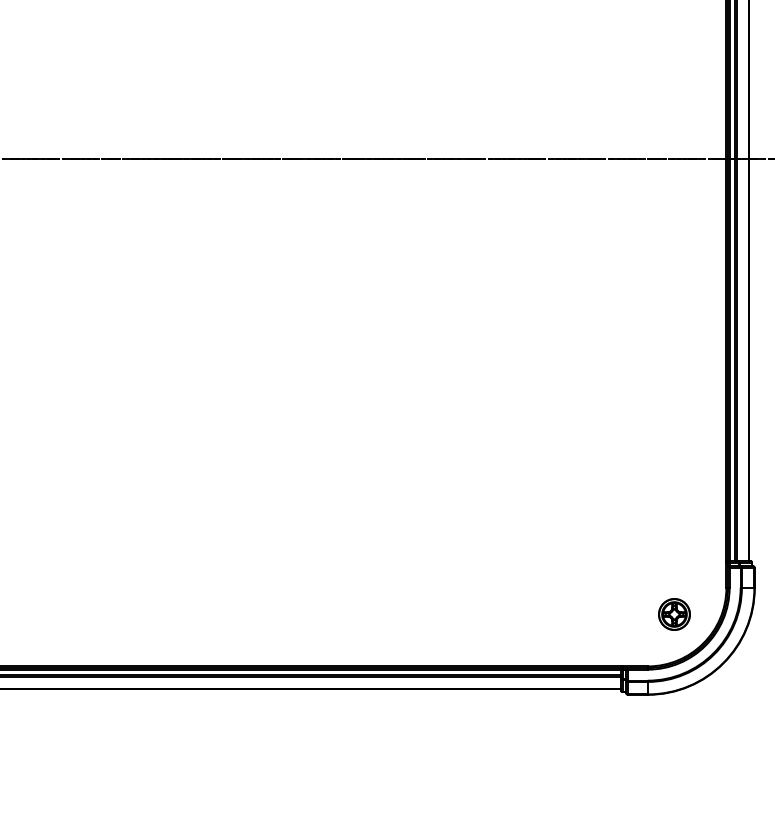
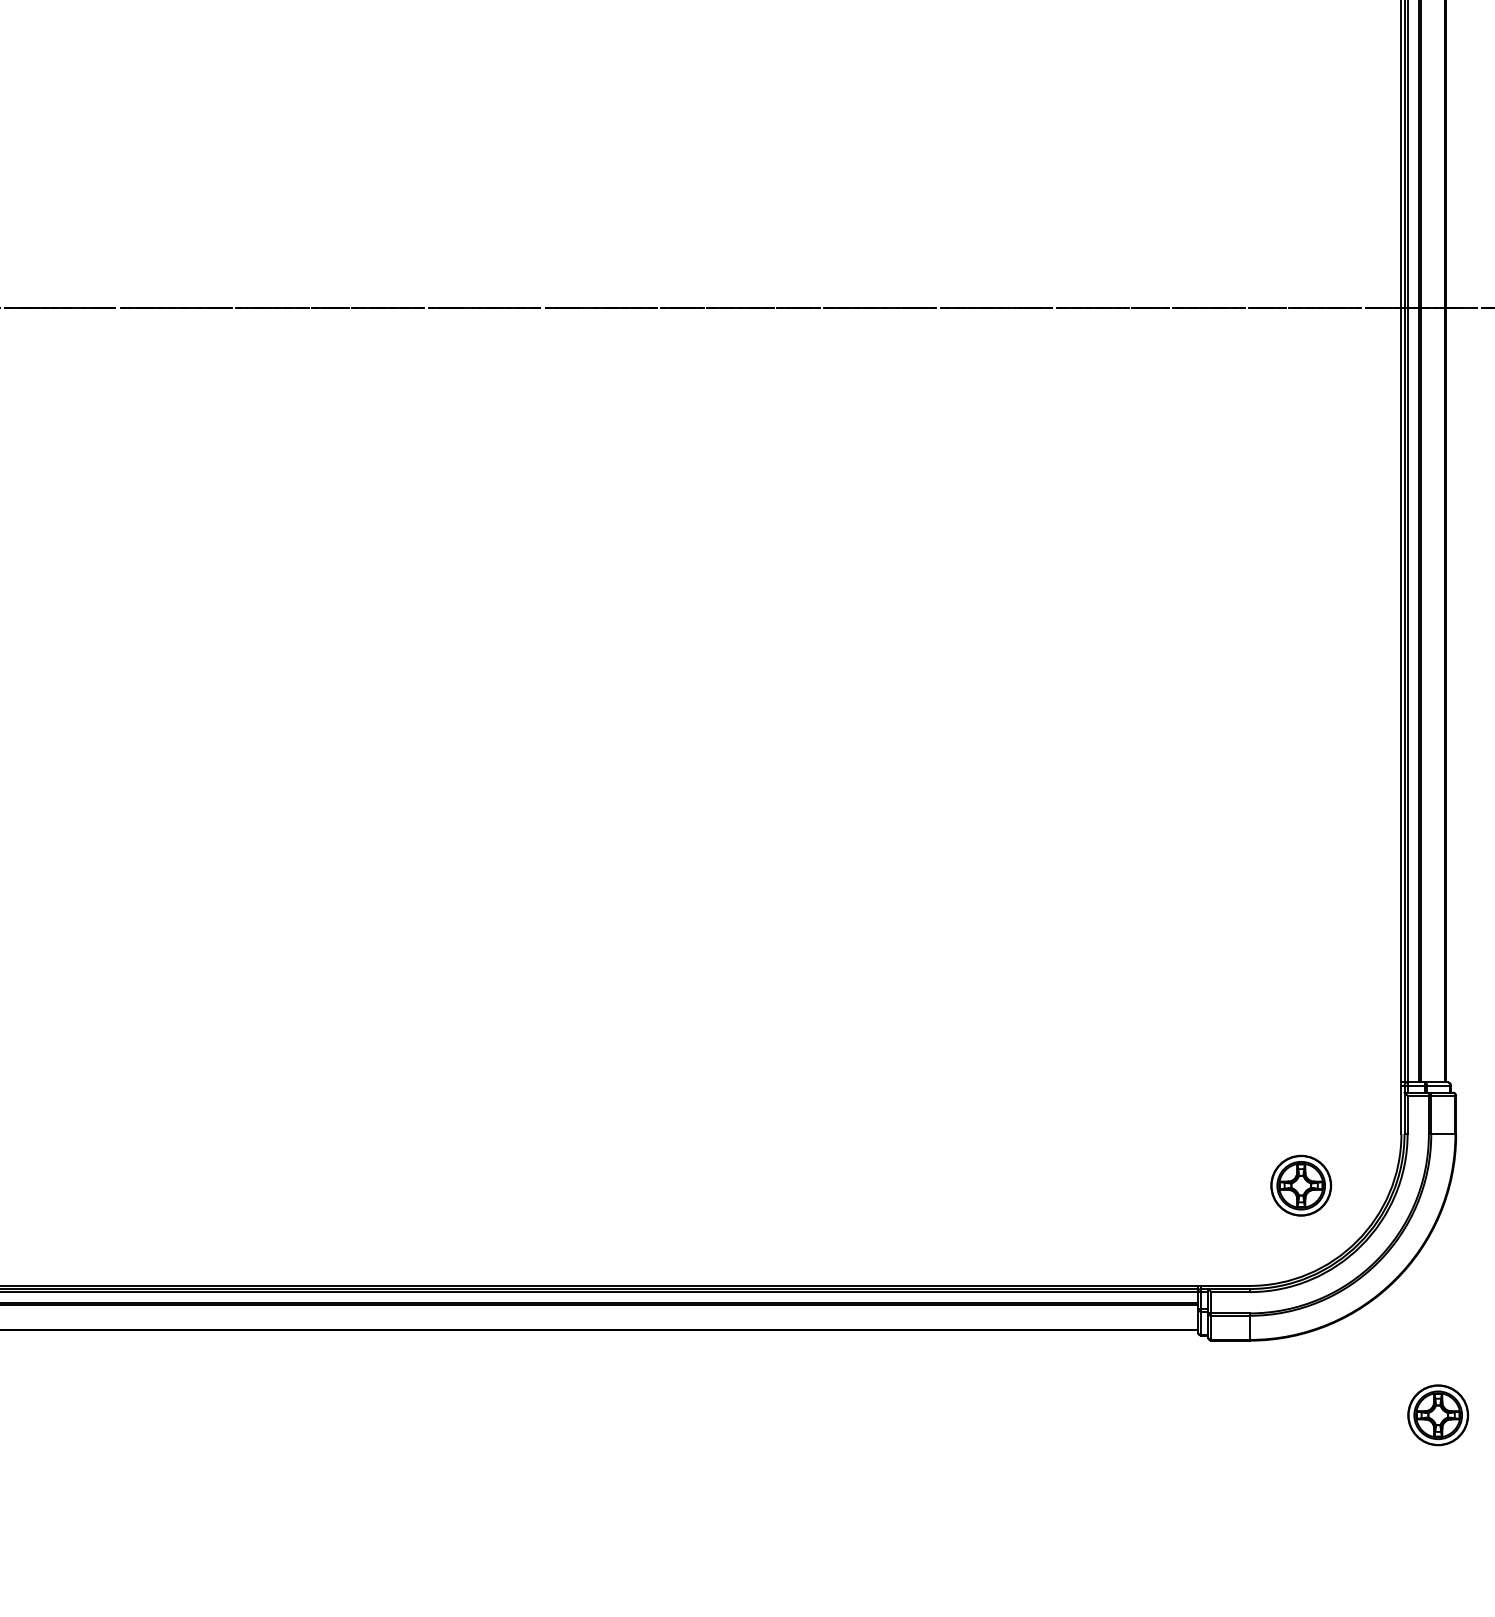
part: (745, 733) -> (1438, 1415), added

